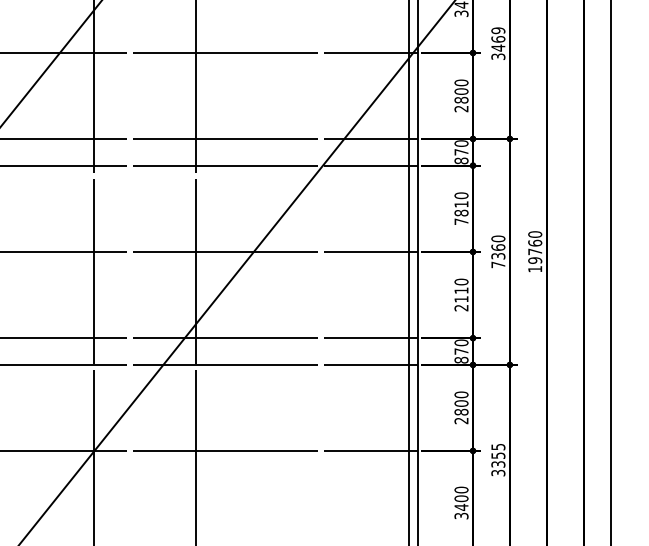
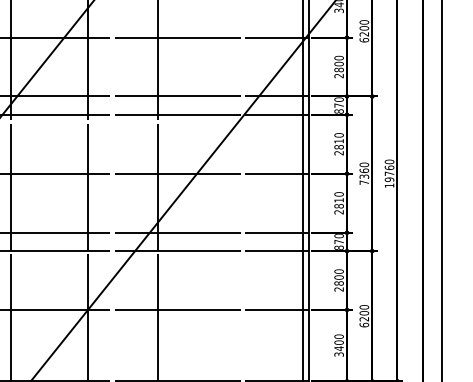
text: (498, 43) -> (364, 31), 3469 -> 6200
text: (460, 222) -> (338, 153), 7810 -> 2810
text: (460, 299) -> (338, 206), 2110 -> 2810
text: (498, 460) -> (364, 316), 3355 -> 6200

